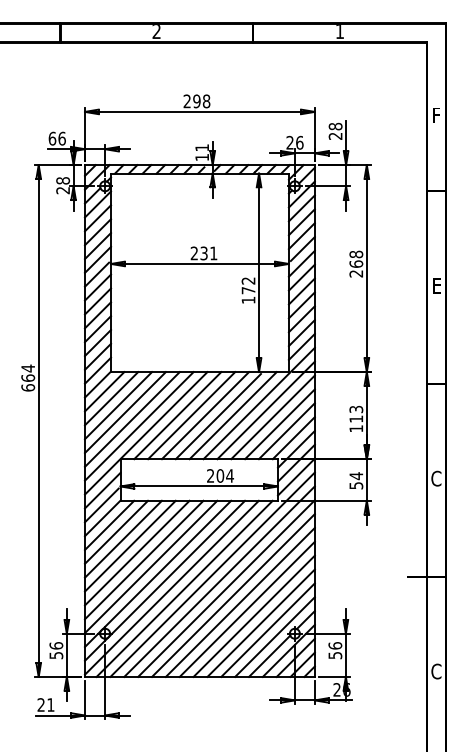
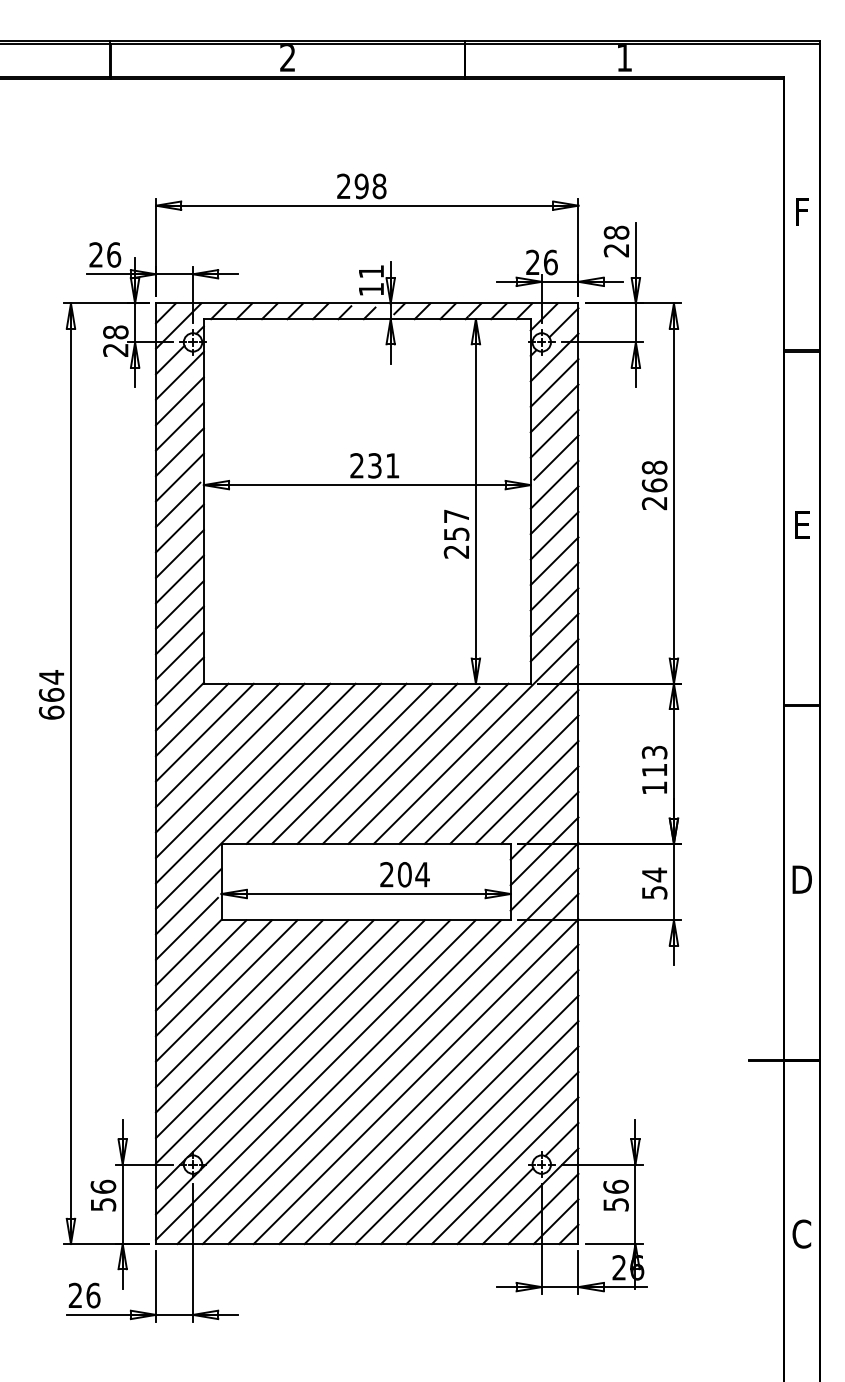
text: (52, 138) -> (96, 254), 66 -> 26
text: (248, 290) -> (456, 533), 172 -> 257
text: (436, 478) -> (801, 879), C -> D
text: (50, 704) -> (92, 1294), 21 -> 26

